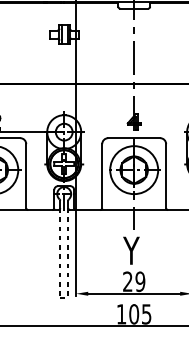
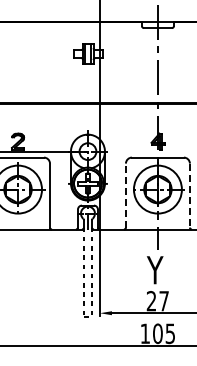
line: (101, 176) -> (125, 195), solid -> dashed
line: (165, 176) -> (189, 195), solid -> dashed
text: (140, 282) -> (164, 301), 29 -> 27

